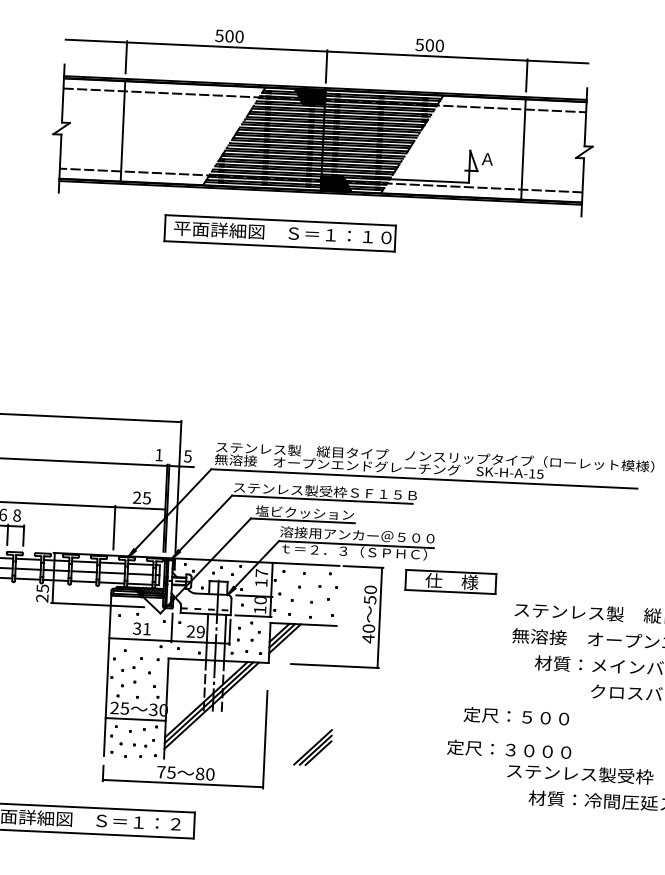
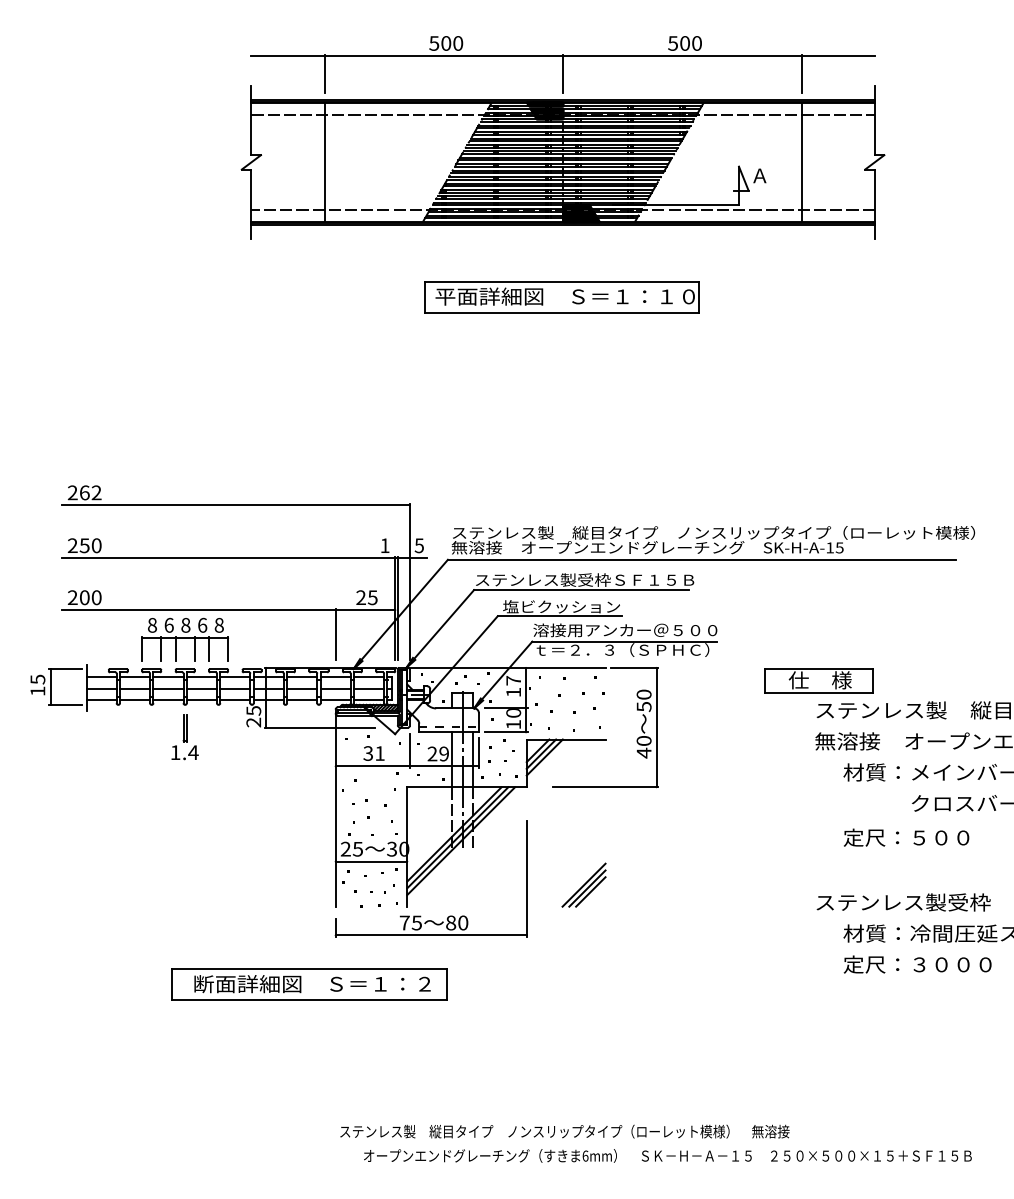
part: (279, 233) -> (561, 297), moved
part: (450, 581) -> (818, 680), moved
text: (516, 716) -> (906, 837), moved
text: (509, 749) -> (917, 964), moved

